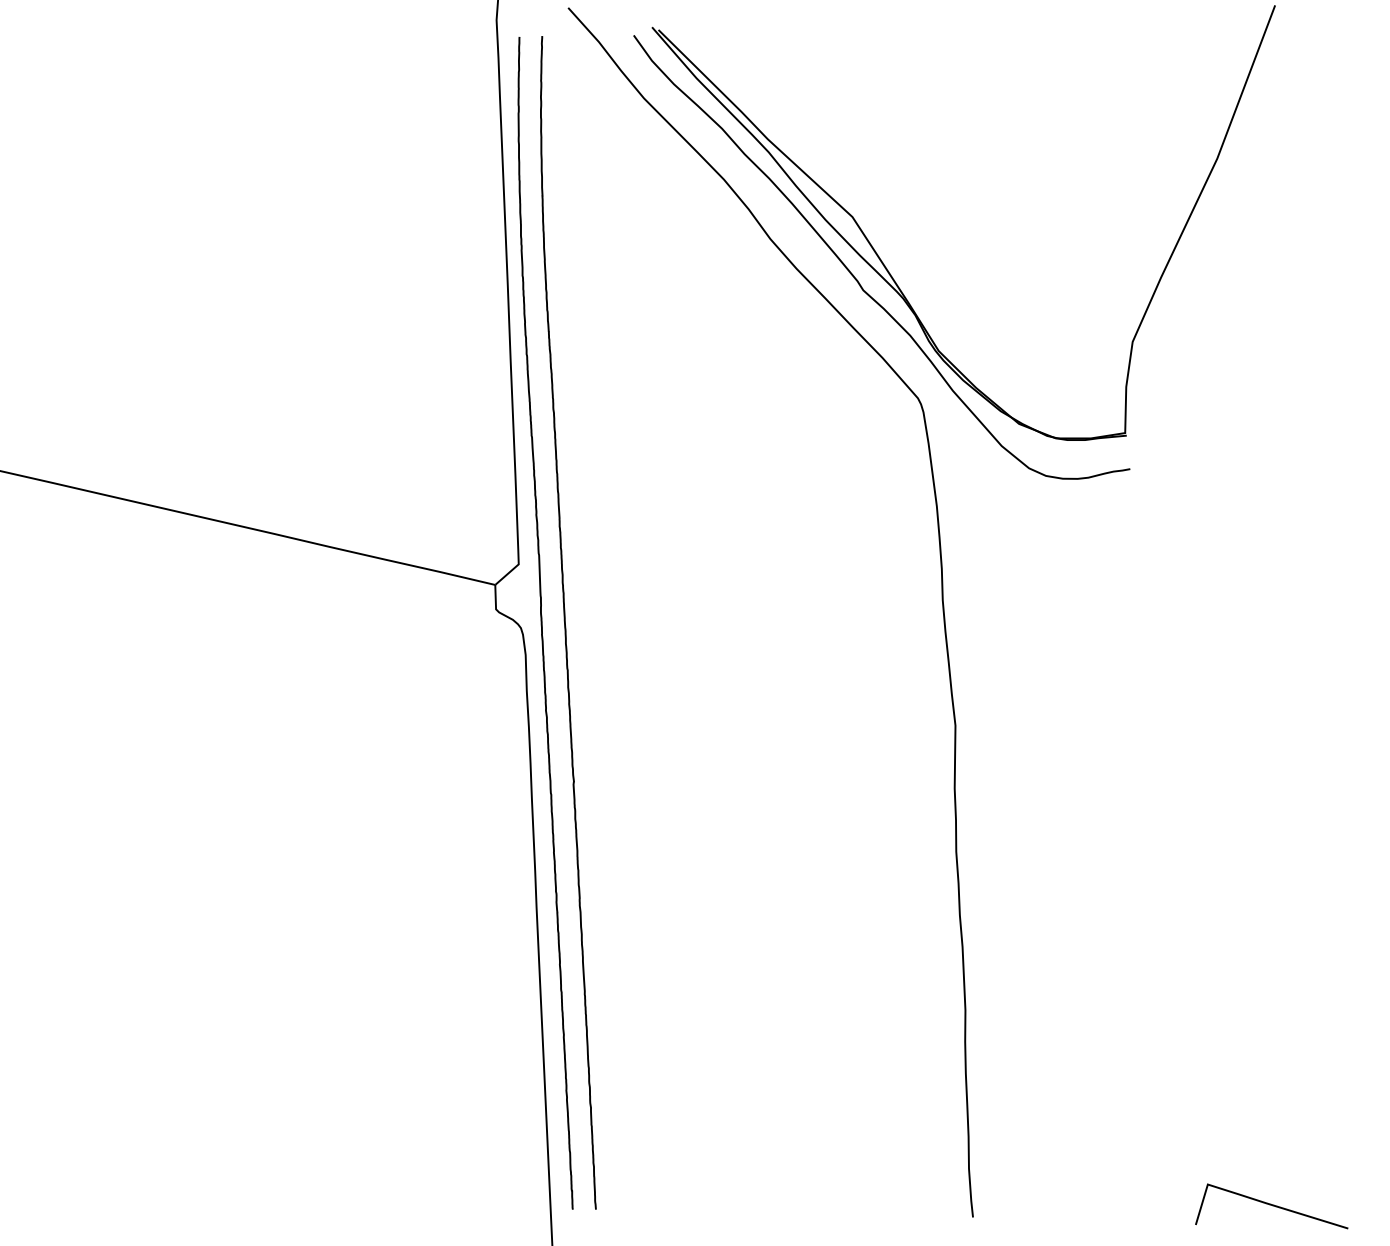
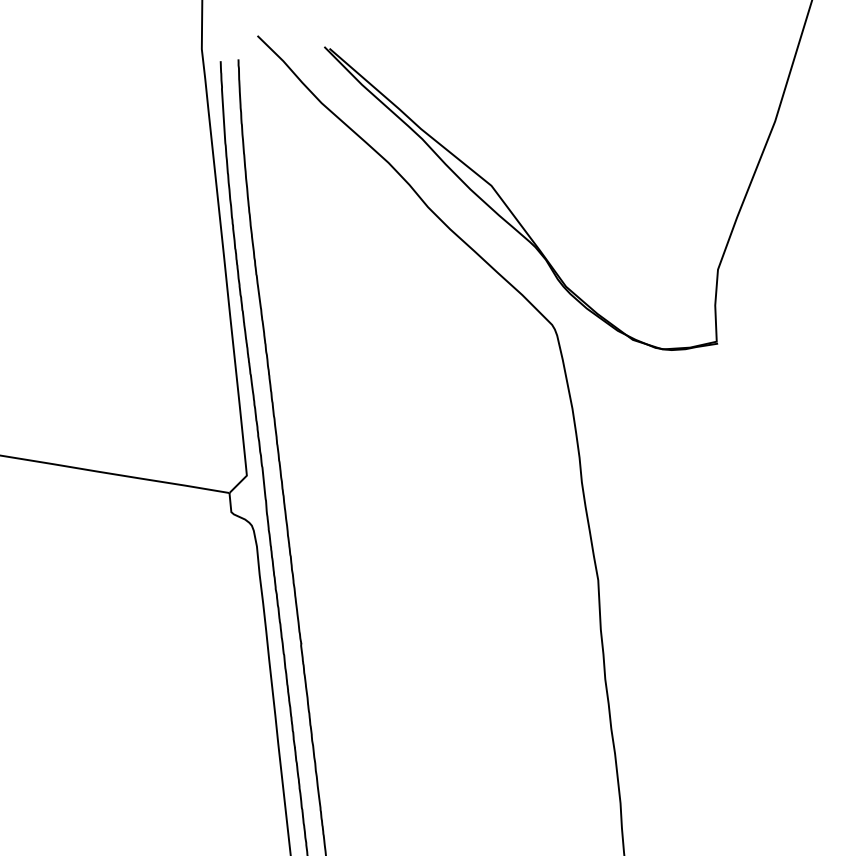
curve: (854, 275) -> (496, 231), removed

